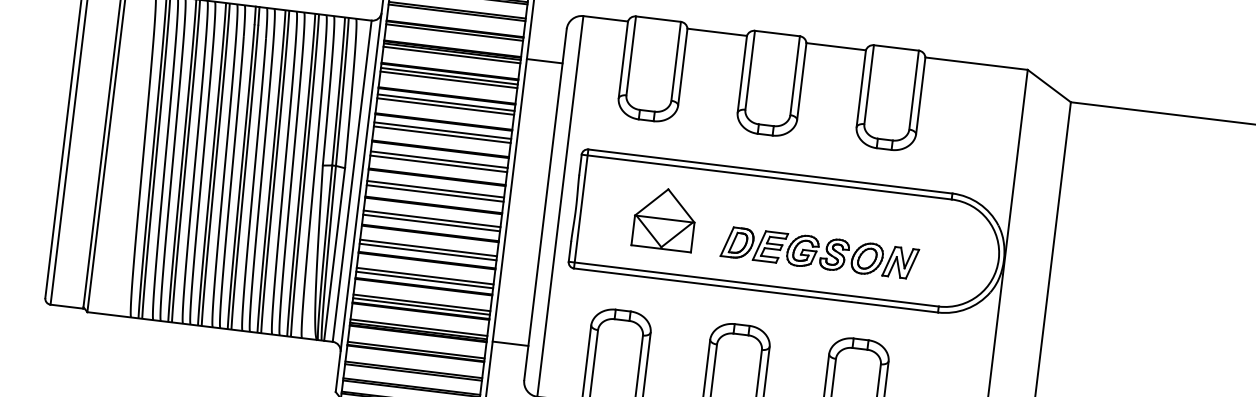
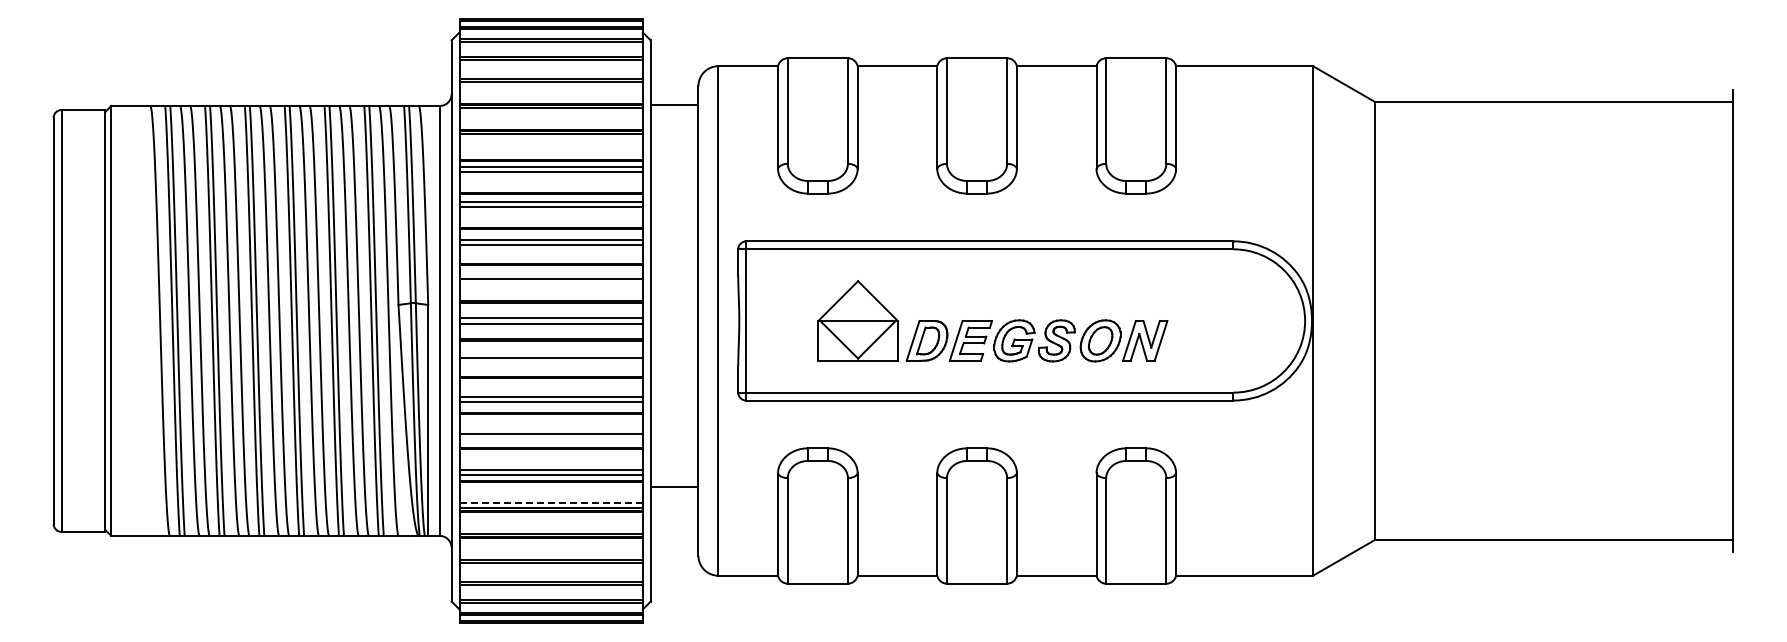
line: (451, 54) -> (550, 138), removed
line: (544, 60) -> (674, 104), moved
line: (438, 164) -> (550, 284), removed
line: (431, 223) -> (550, 363), removed
part: (819, 252) -> (1036, 340), moved
line: (424, 279) -> (550, 439), removed
line: (419, 327) -> (551, 503), solid -> dashed
line: (510, 344) -> (674, 487), moved

